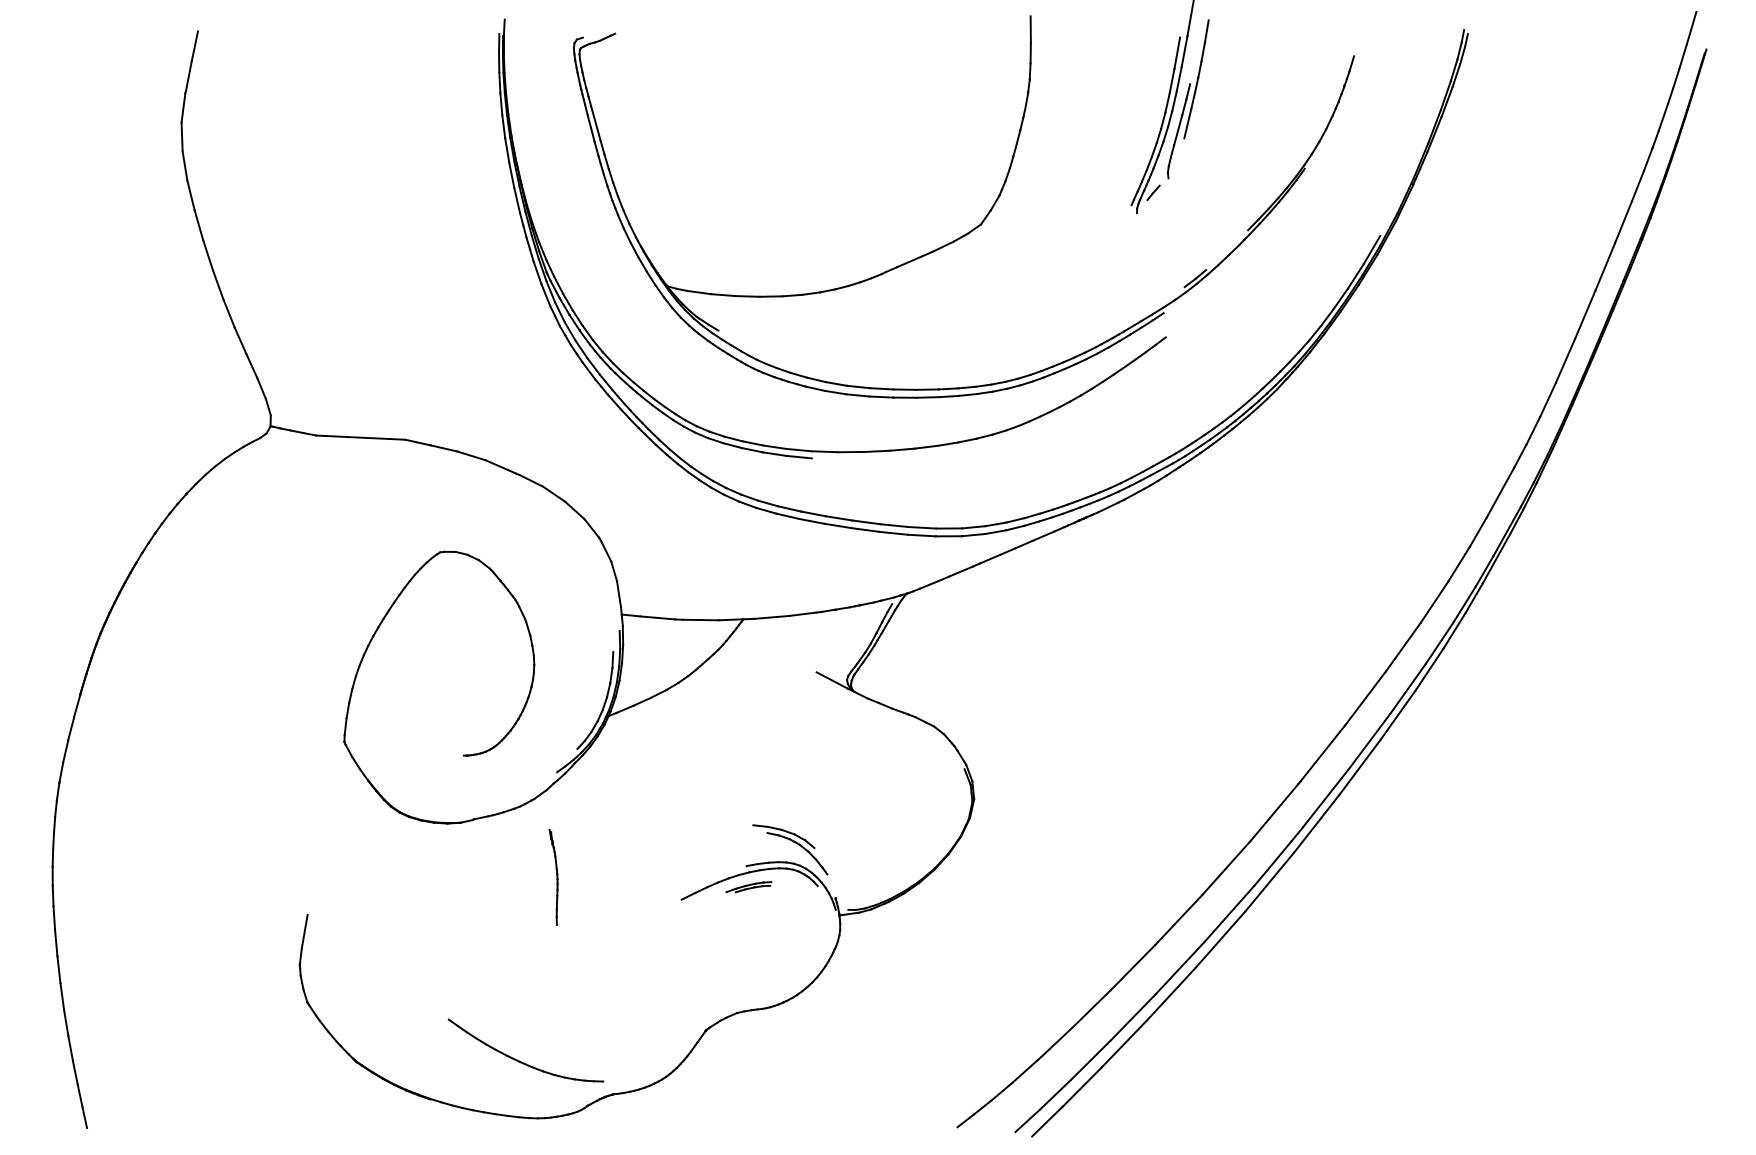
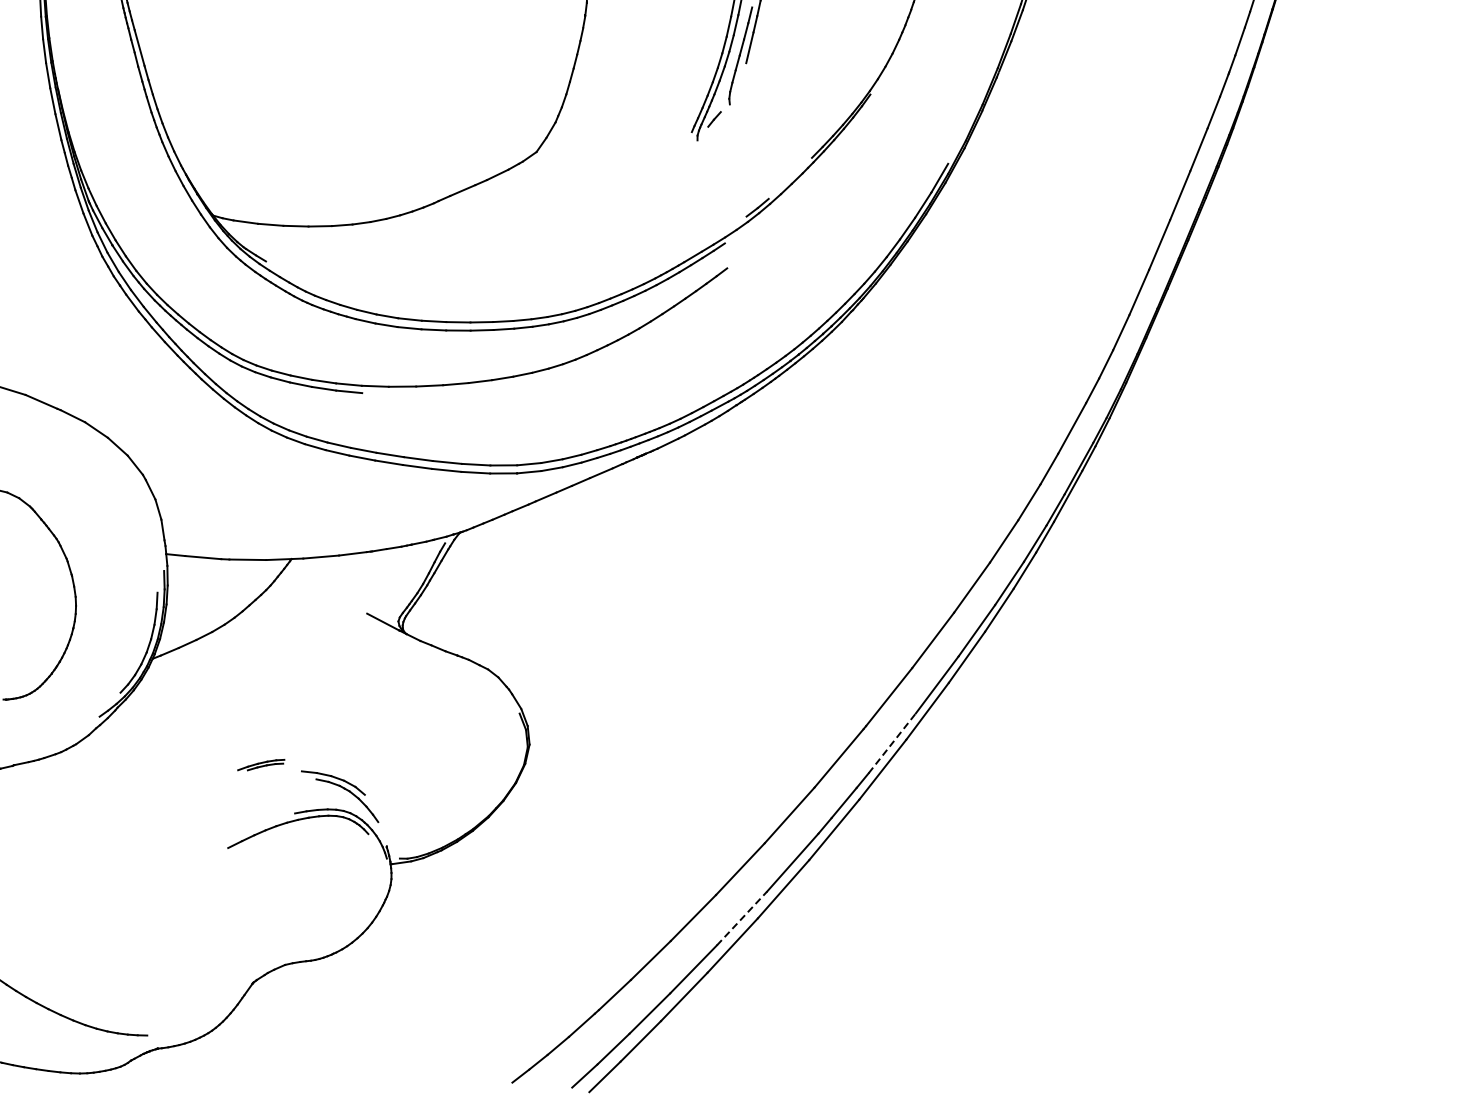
line: (1326, 797) -> (892, 742), solid -> dashed
part: (553, 877) -> (95, 825), removed
part: (748, 887) -> (260, 765), moved
line: (1180, 968) -> (742, 919), solid -> dashed

